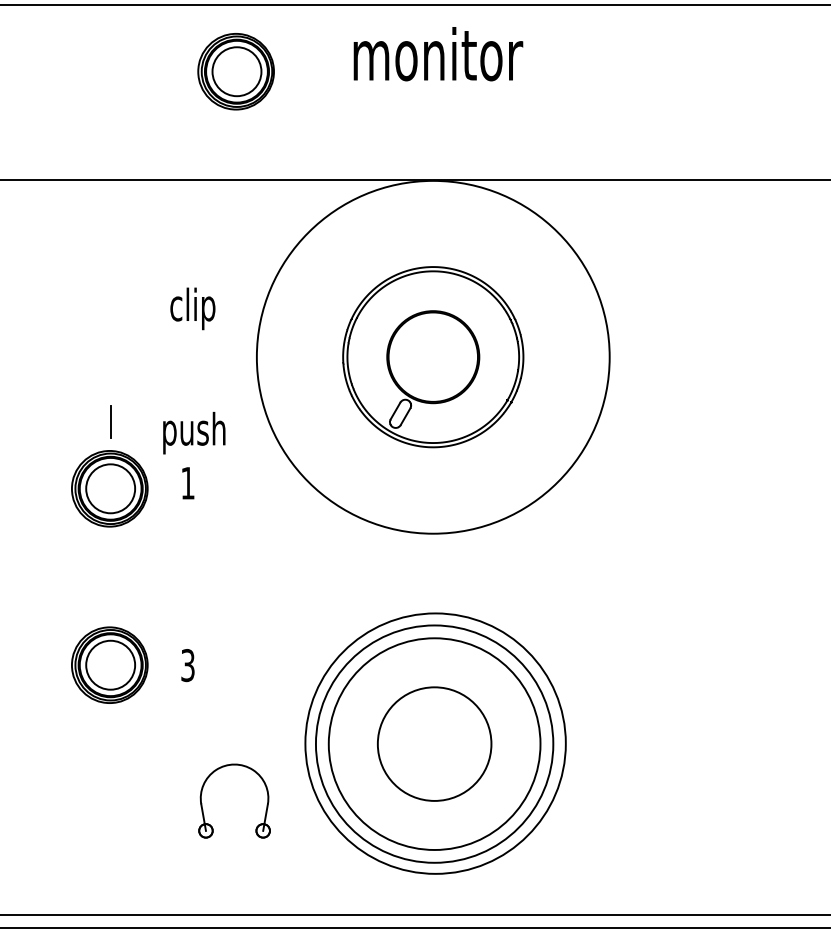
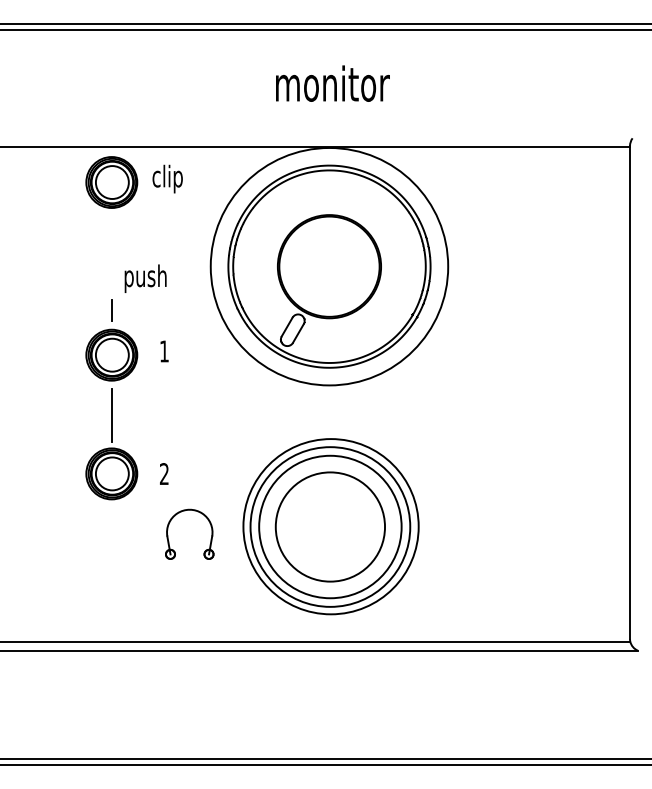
text: (437, 53) -> (332, 83), moved
part: (235, 71) -> (111, 182), moved
text: (192, 307) -> (167, 178), moved
part: (433, 356) -> (329, 266), size x1.67
text: (194, 432) -> (145, 278), moved
line: (110, 578) -> (112, 415), added
text: (188, 666) -> (164, 474), 3 -> 2
circle: (434, 743) -> (330, 526), size x1.43
part: (202, 802) -> (168, 535), moved

